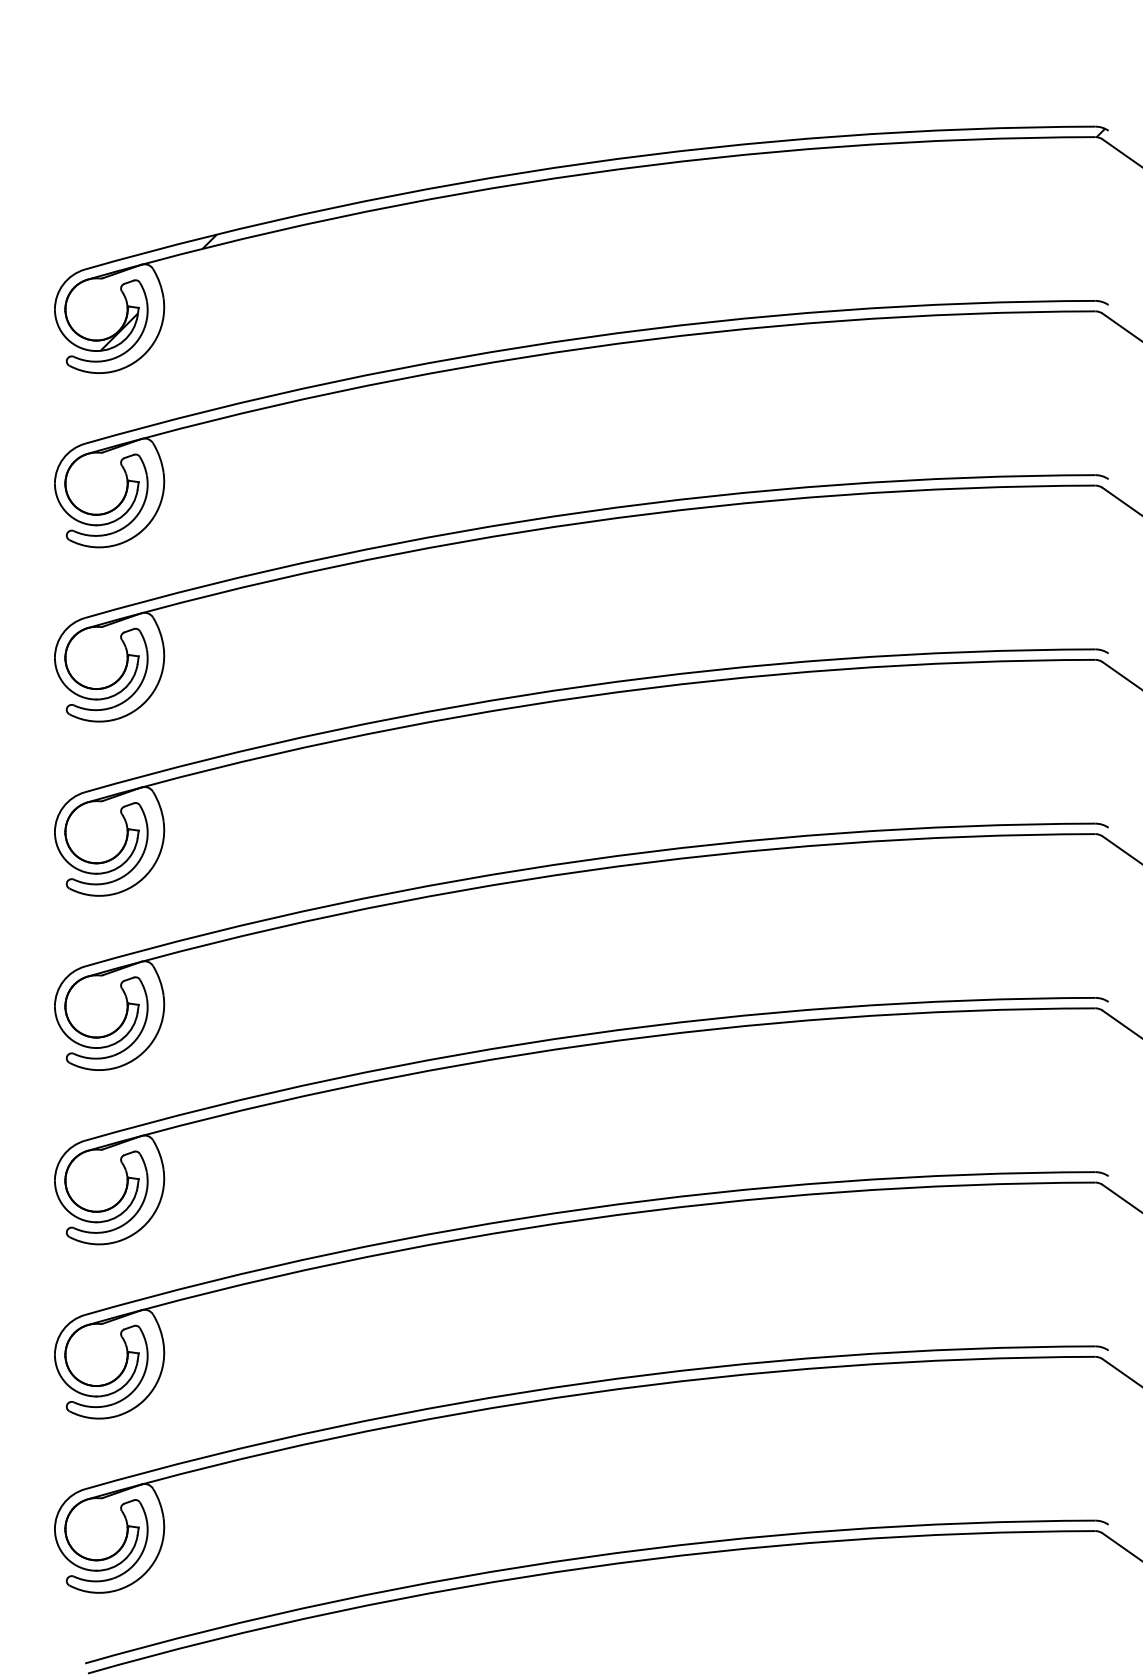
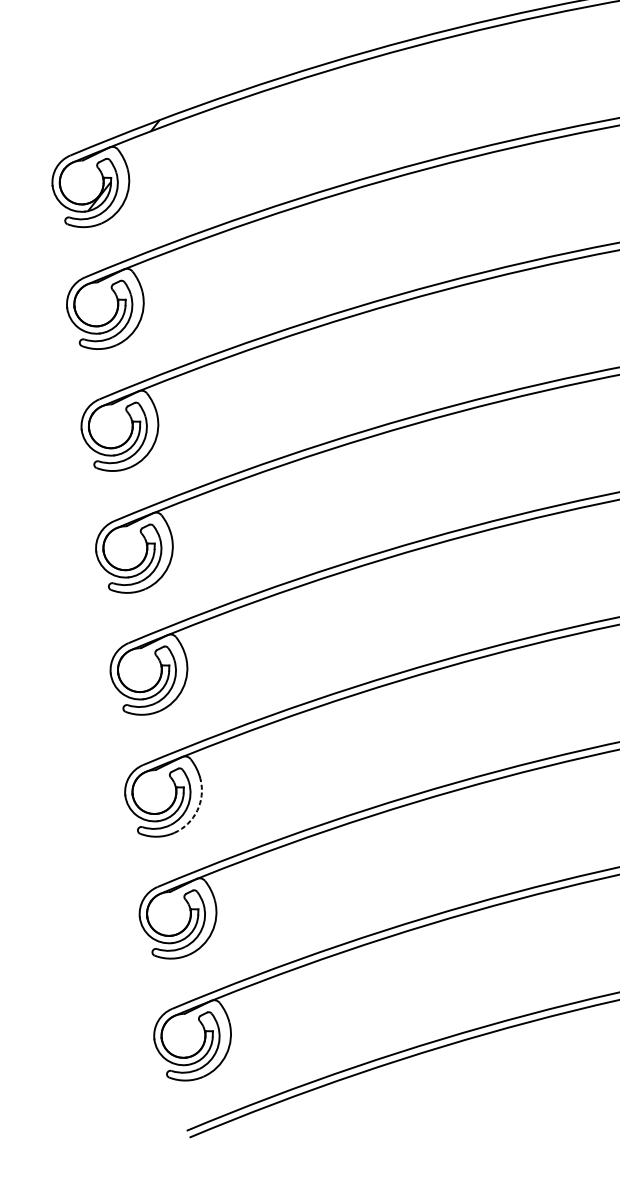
arc: (153, 1214) -> (197, 810), solid -> dashed

